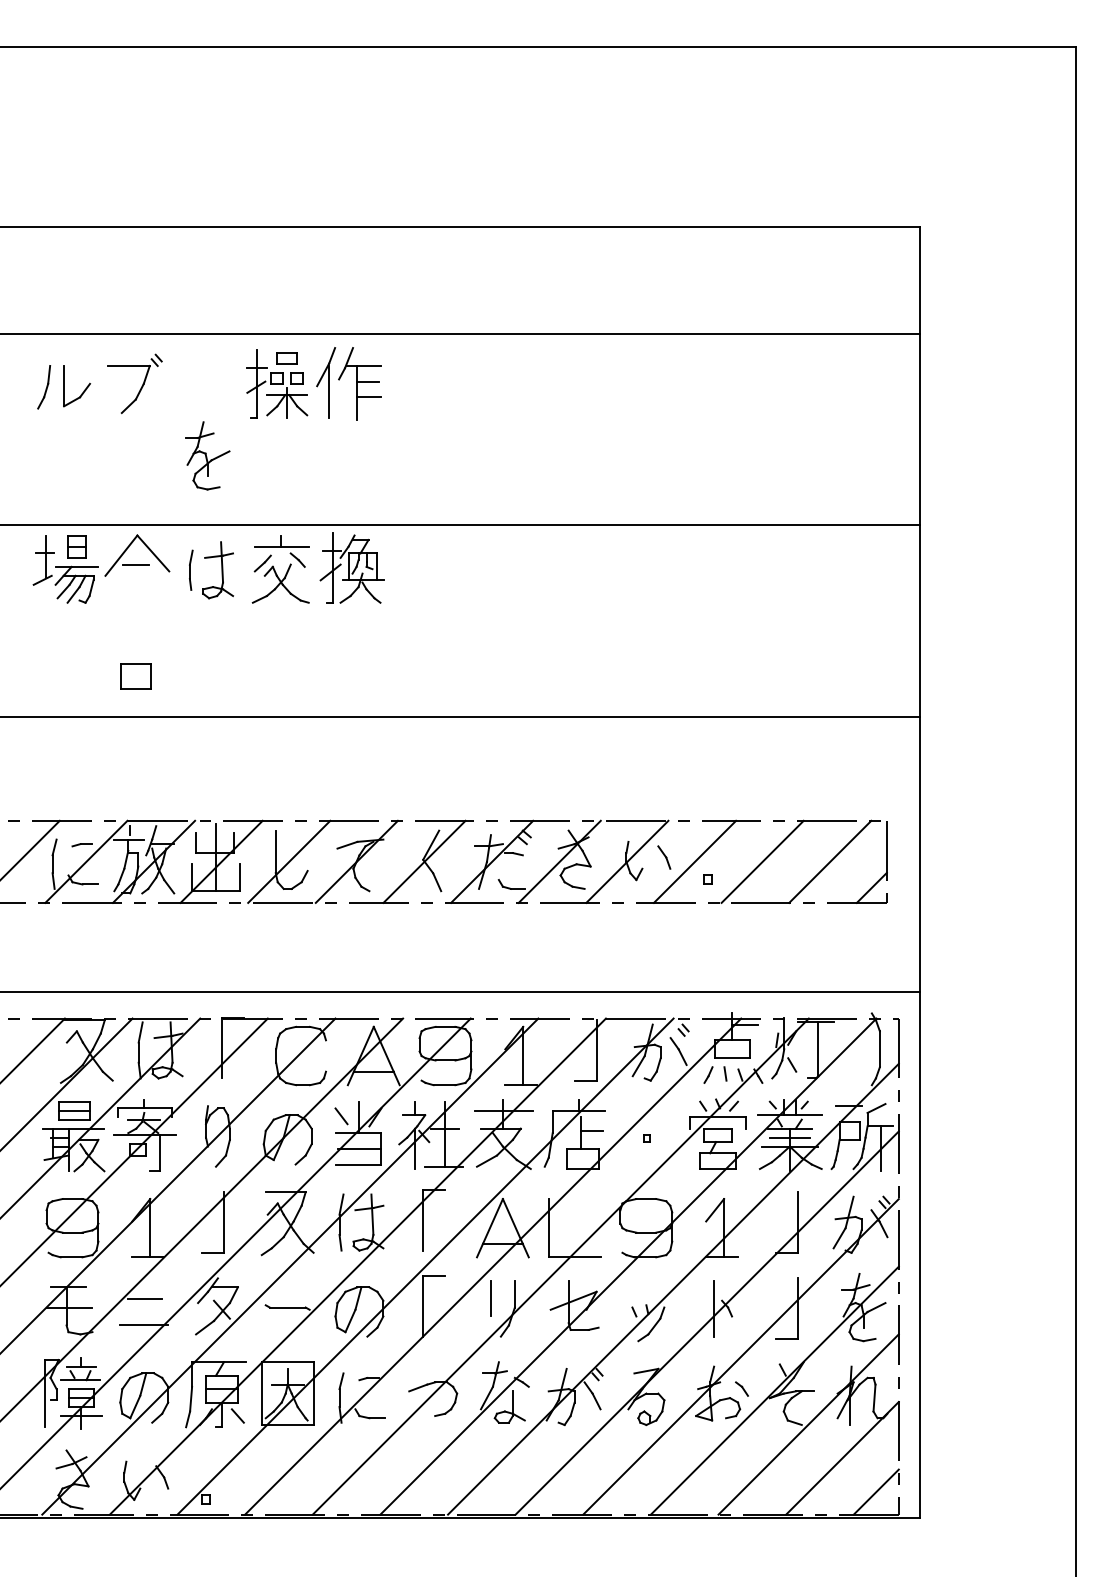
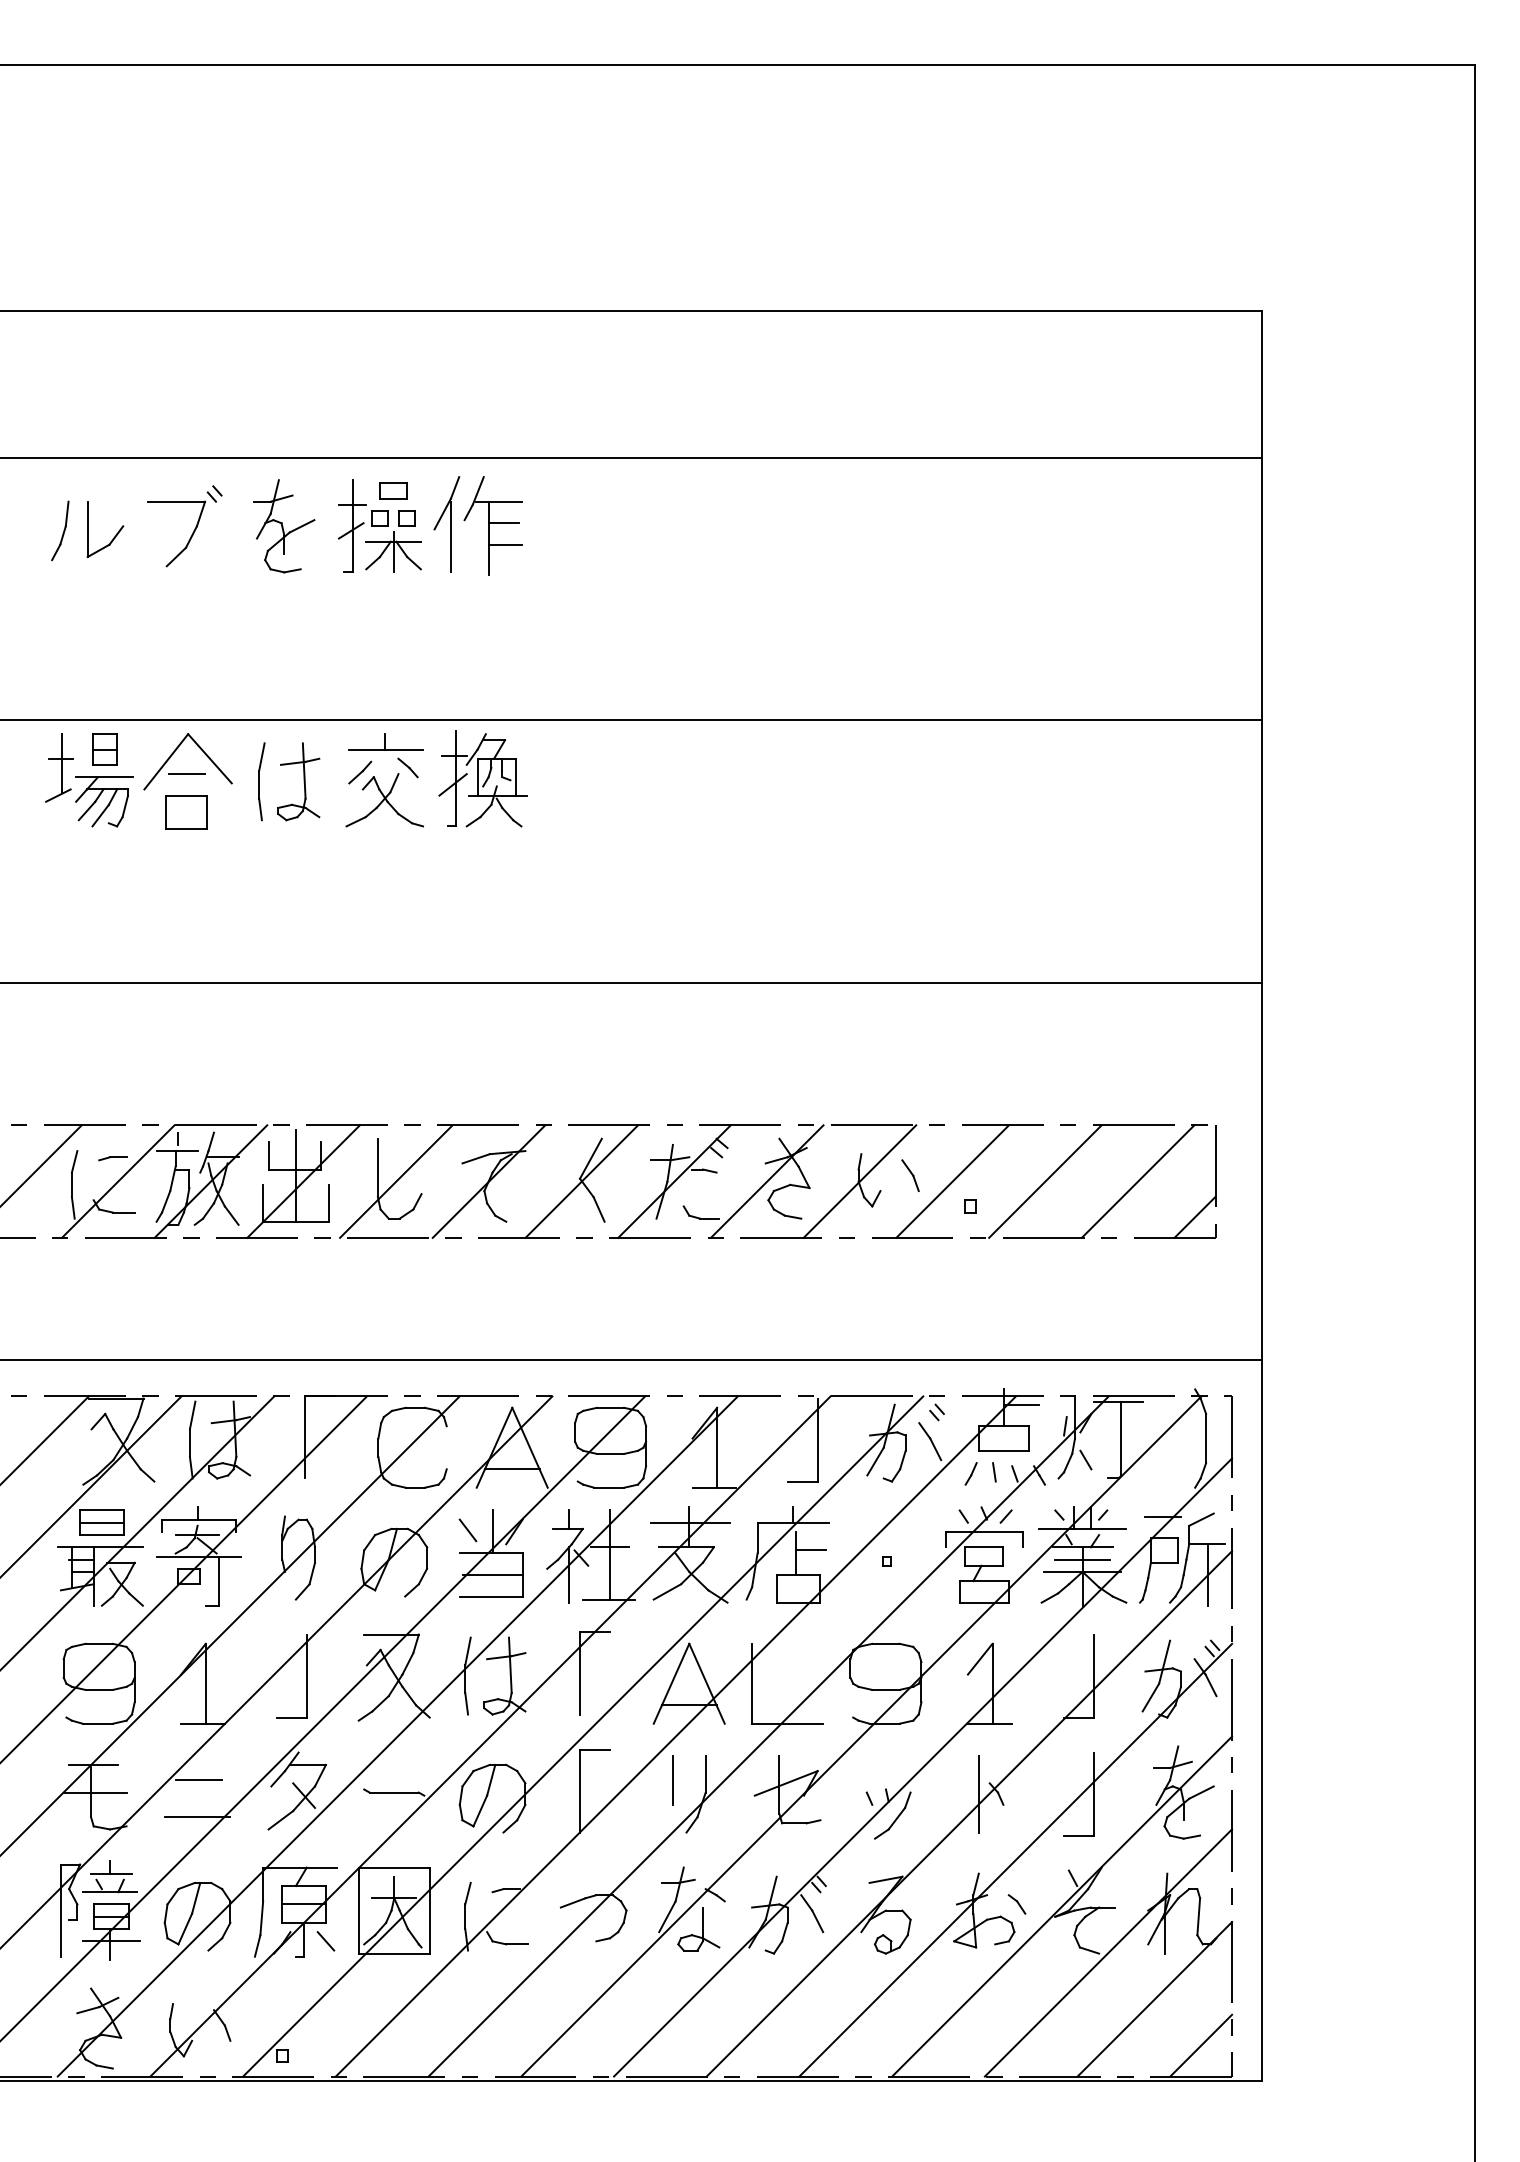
part: (207, 455) -> (284, 525), moved
part: (191, 570) -> (262, 782), size x1.43
part: (135, 676) -> (185, 812), moved

